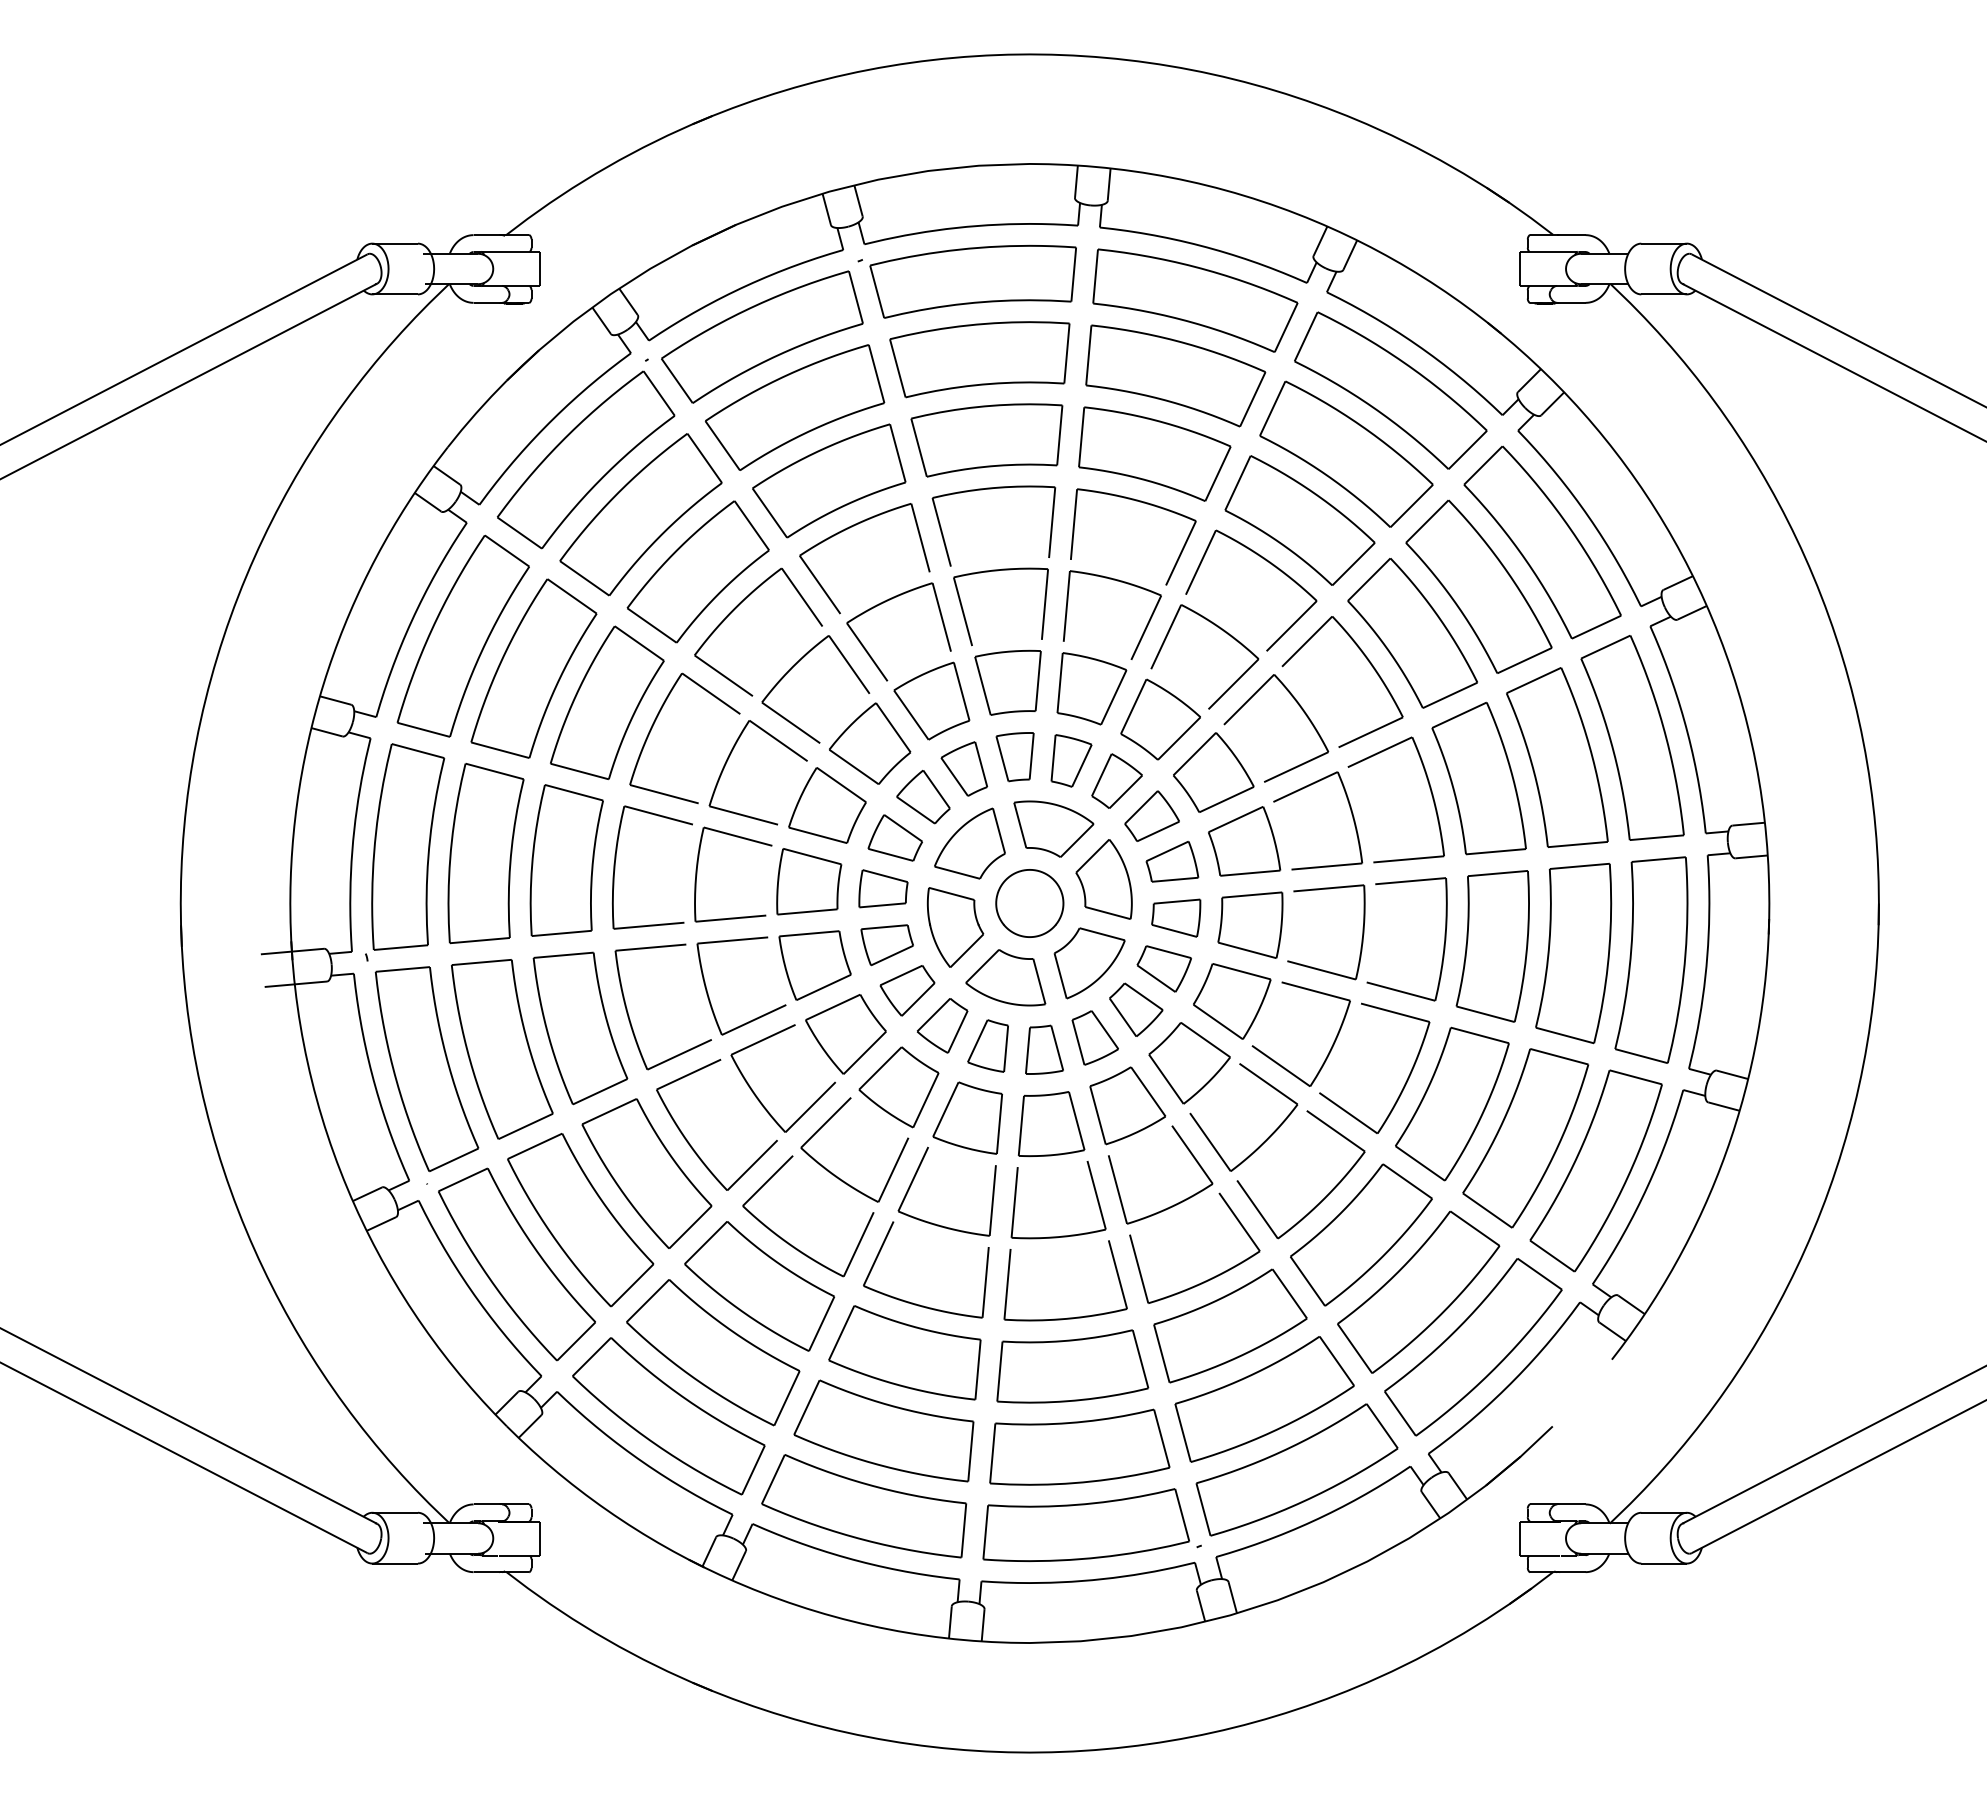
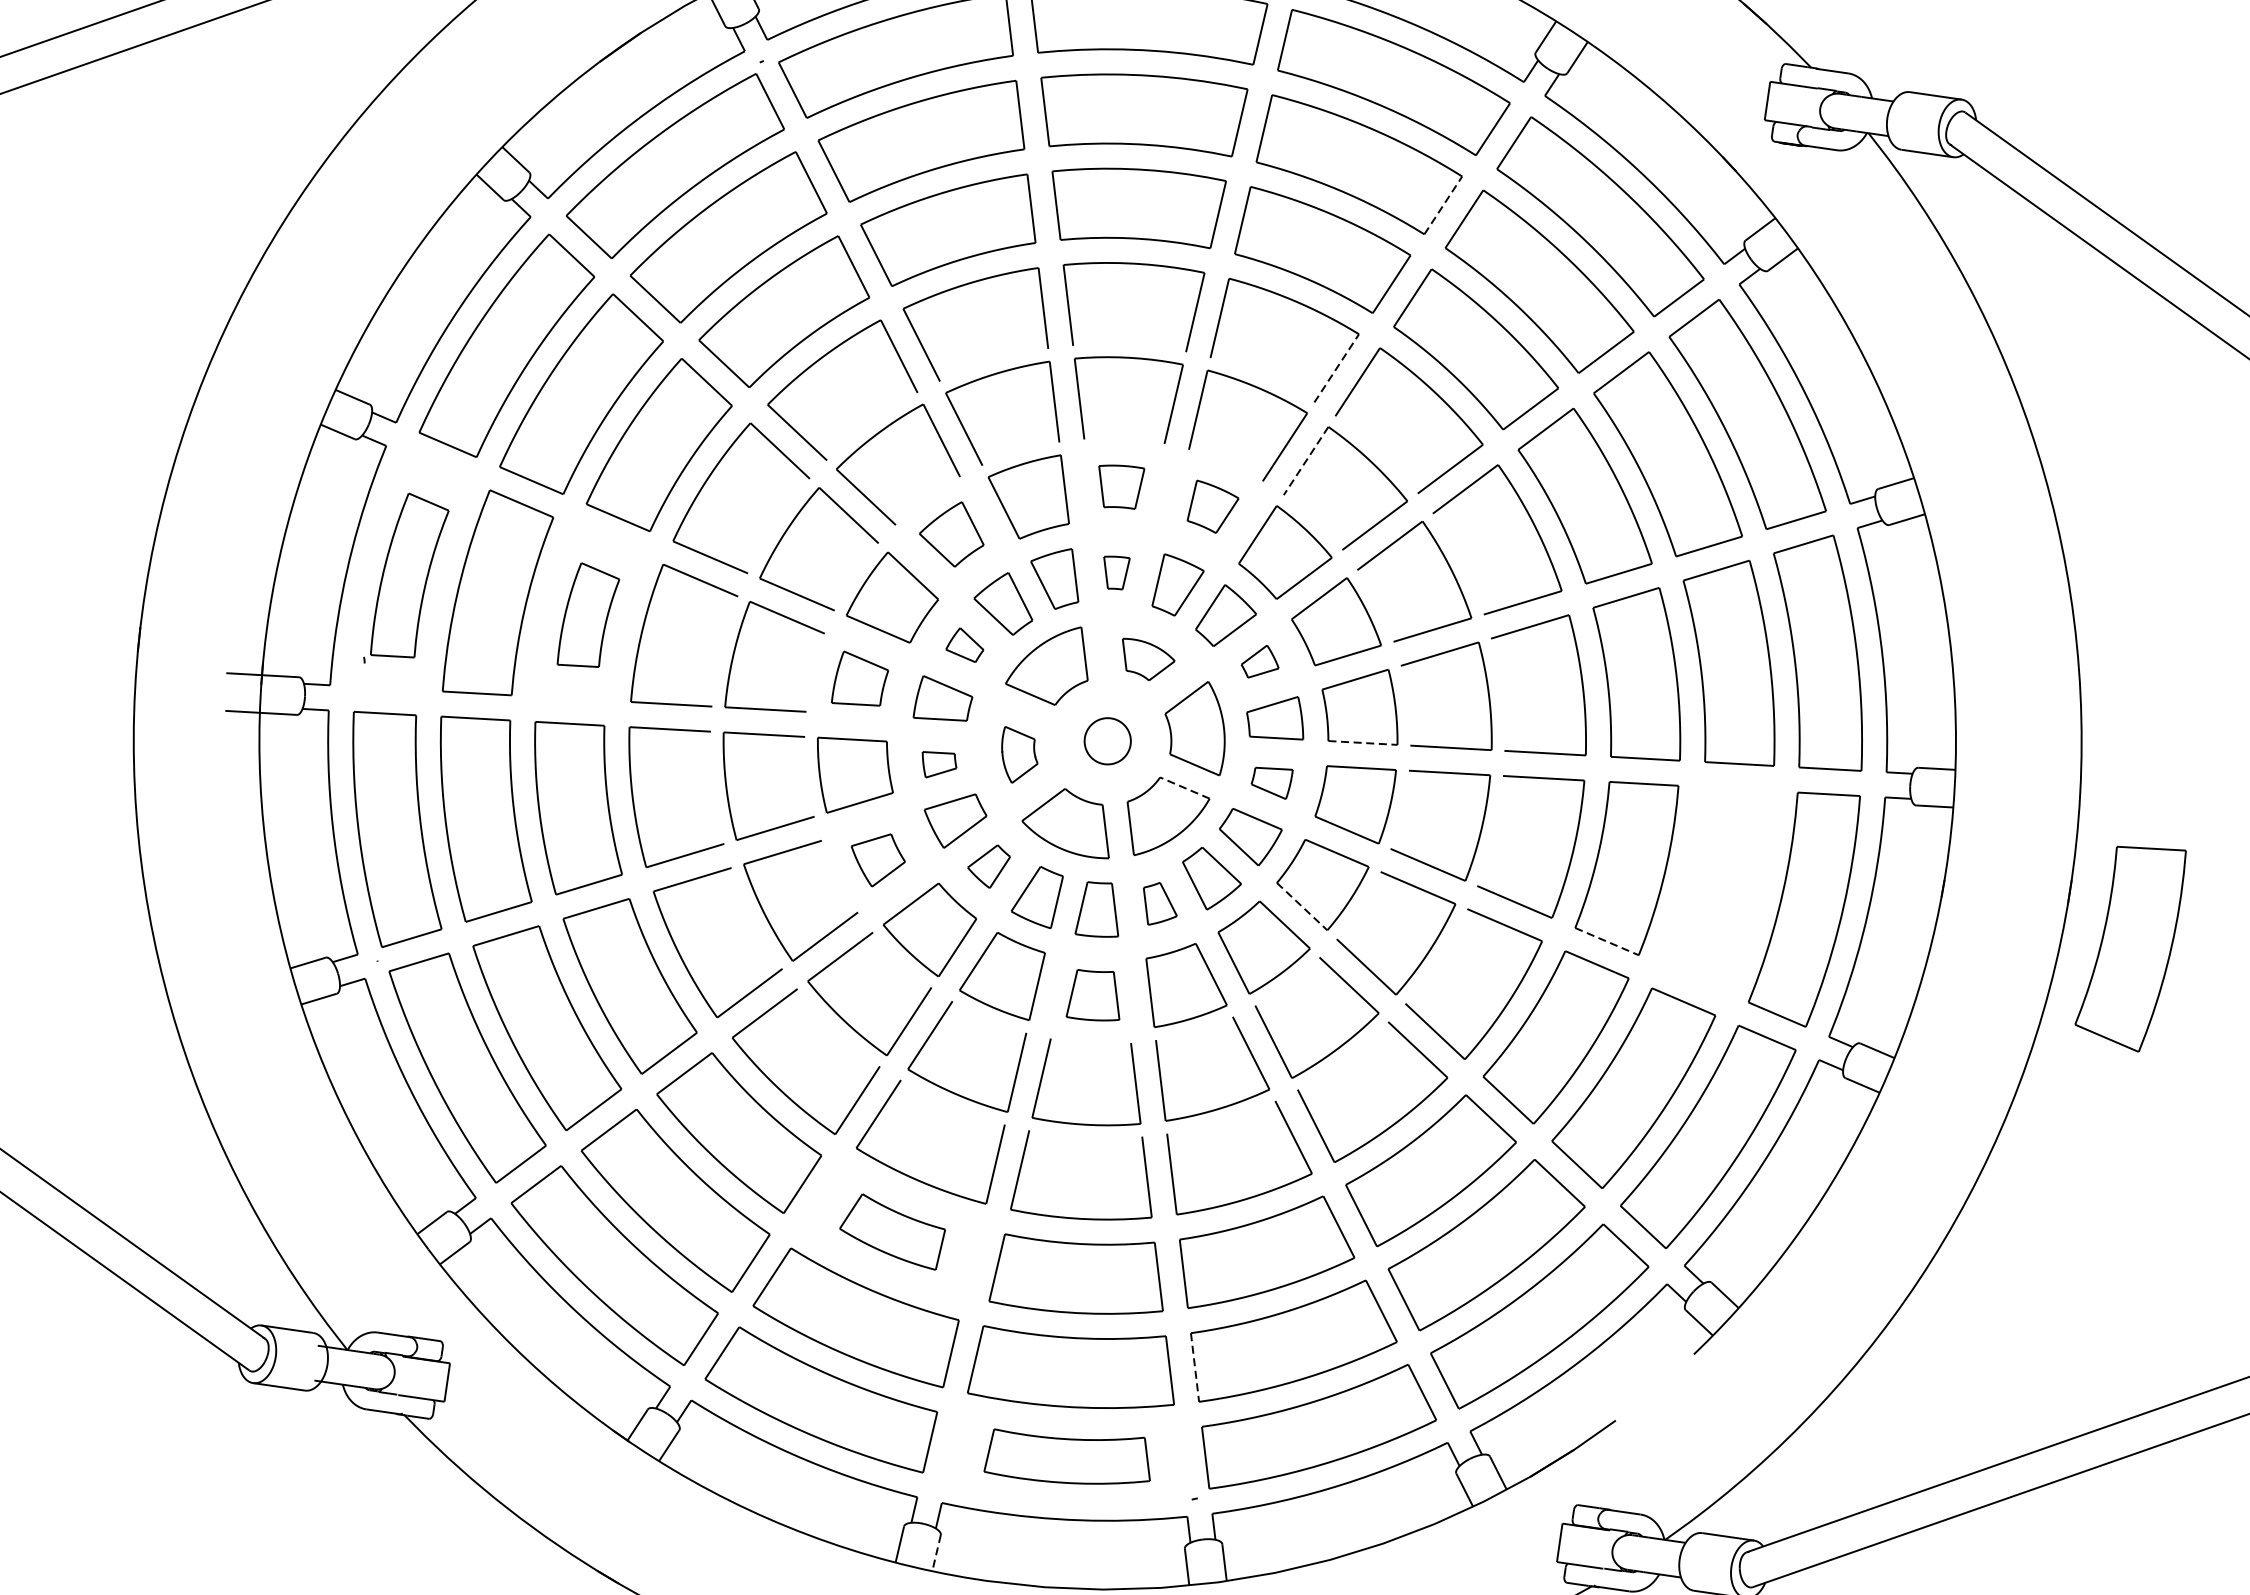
line: (1253, 398) -> (1444, 204), solid -> dashed
line: (1181, 553) -> (1337, 368), solid -> dashed
line: (1166, 637) -> (1306, 461), solid -> dashed
part: (1007, 682) -> (1118, 486), size x0.6
part: (1091, 688) -> (1212, 507), size x0.6
part: (870, 743) -> (952, 533), size x0.7
part: (1014, 757) -> (1114, 573), size x0.6
part: (1151, 815) -> (1260, 661), size x0.6
part: (1053, 828) -> (1146, 660), size x0.6
part: (894, 837) -> (964, 644), size x0.6
part: (405, 852) -> (407, 581), size x0.7
part: (566, 860) -> (588, 616), size x0.6
line: (1250, 873) -> (1363, 743), solid -> dashed
part: (809, 881) -> (861, 680), size x0.7
part: (1029, 903) -> (1107, 741), size x0.6
part: (1176, 917) -> (1271, 781), size x0.7
part: (955, 927) -> (1019, 756), size x0.6
line: (1101, 934) -> (1183, 788), solid -> dashed
part: (886, 945) -> (938, 765), size x0.6
part: (1573, 953) -> (2130, 946), moved
line: (1486, 1014) -> (1608, 942), solid -> dashed
line: (1218, 1022) -> (1302, 907), solid -> dashed
part: (942, 1025) -> (988, 865), size x0.7
part: (845, 1034) -> (876, 859), size x0.6
part: (1094, 1037) -> (1159, 904), size x0.7
part: (1051, 1124) -> (1096, 995), size x0.7
part: (904, 1352) -> (891, 1230), size x0.6
line: (1183, 1433) -> (1195, 1368), solid -> dashed
part: (1085, 1524) -> (1069, 1455), size x0.7
line: (983, 1625) -> (936, 1553), solid -> dashed

